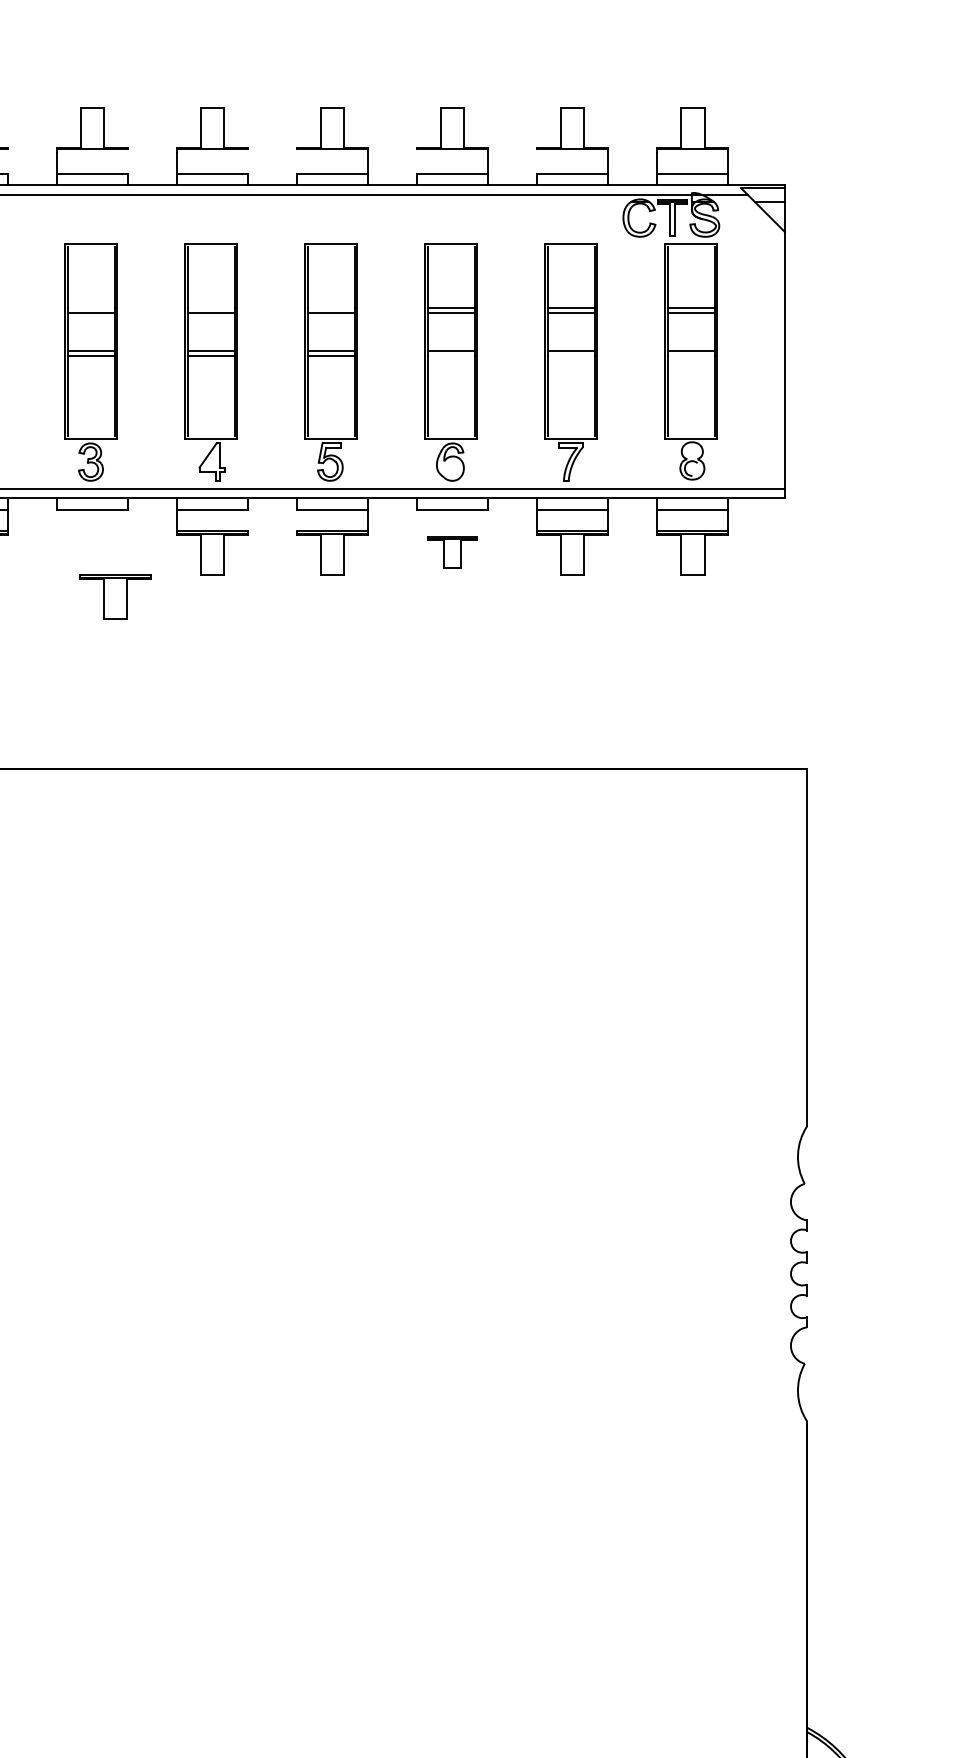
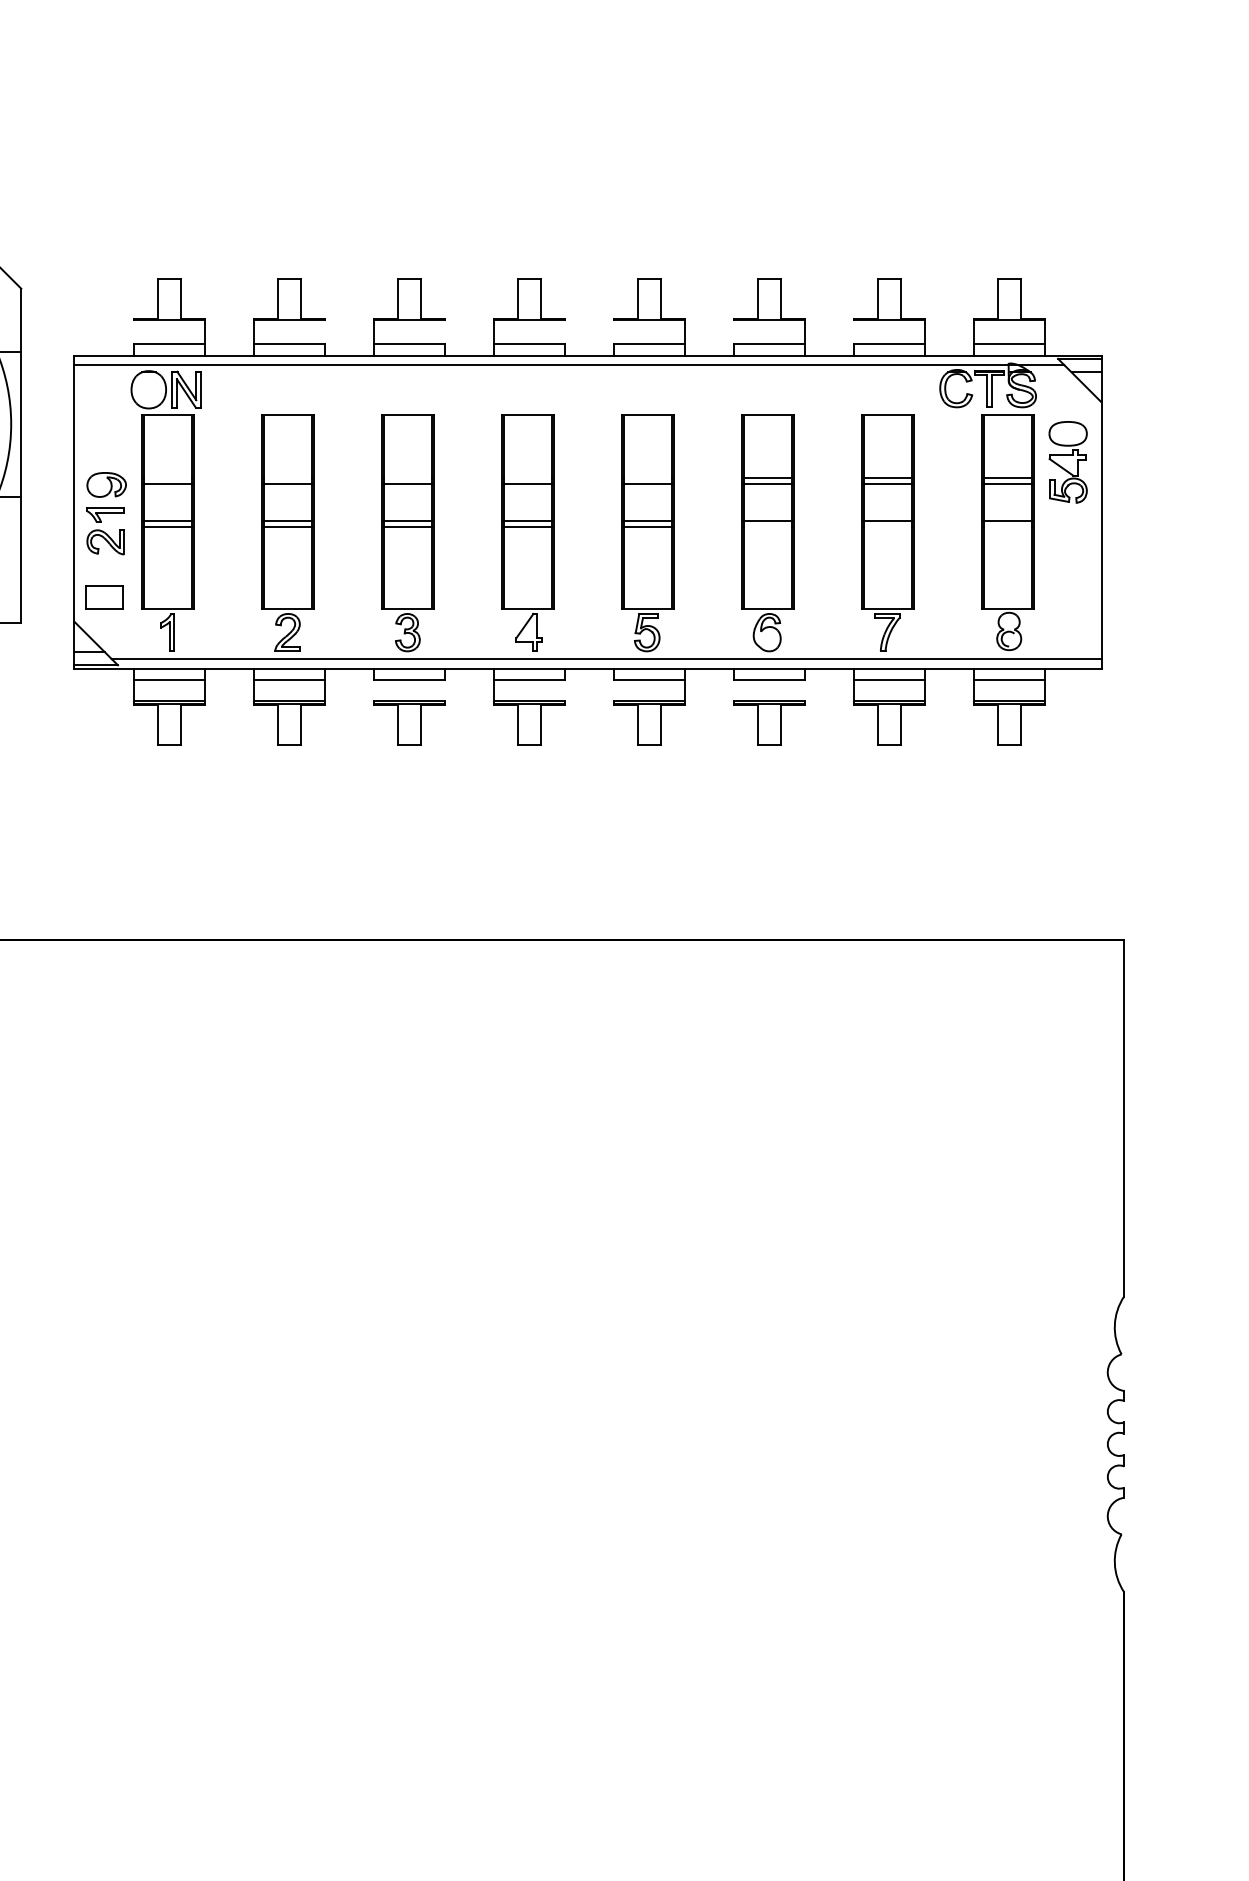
part: (750, 291) -> (1067, 462), added
part: (452, 551) -> (769, 722), size x1.43
part: (115, 595) -> (409, 722), moved

